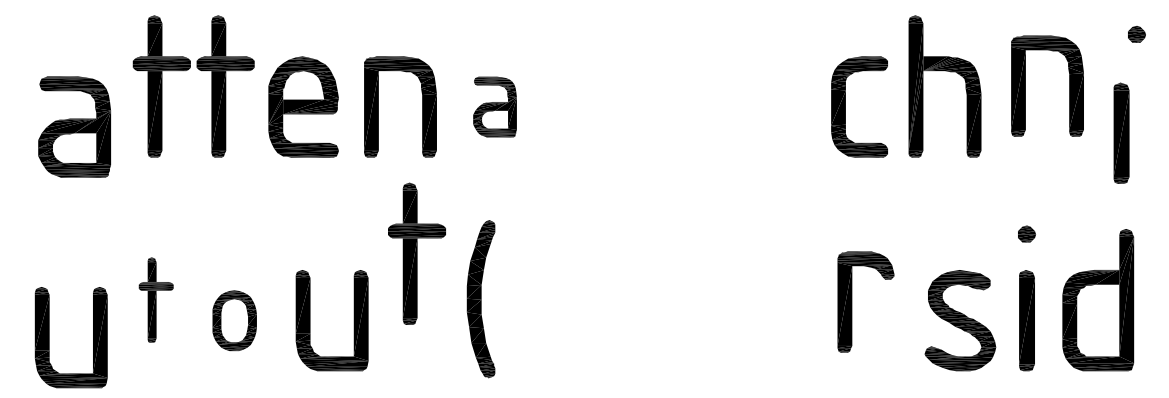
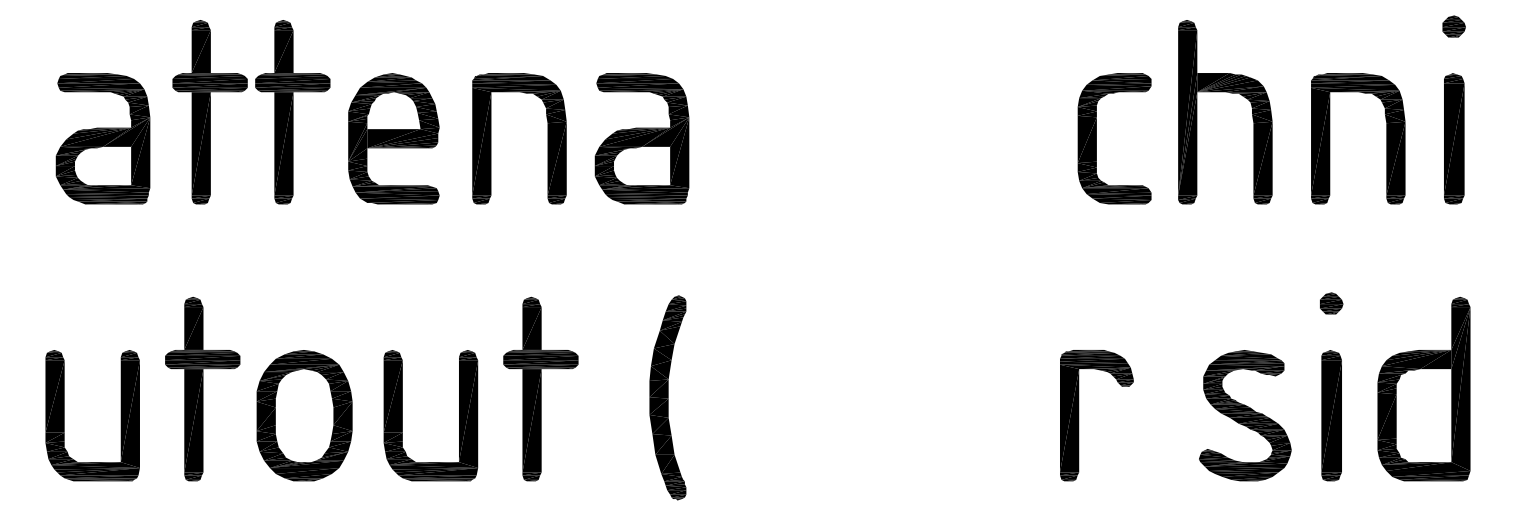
part: (1136, 34) -> (1453, 26), moved
part: (1026, 85) -> (1330, 138), moved
part: (494, 106) -> (641, 138), size x1.67
part: (74, 126) -> (102, 138), moved
part: (1121, 133) -> (1454, 138), moved
part: (416, 253) -> (540, 388), moved
part: (480, 298) -> (667, 397), moved
part: (155, 299) -> (202, 388), size x1.67
part: (852, 301) -> (1079, 415), moved
part: (234, 320) -> (304, 415), size x1.67
part: (49, 337) -> (64, 415), moved

